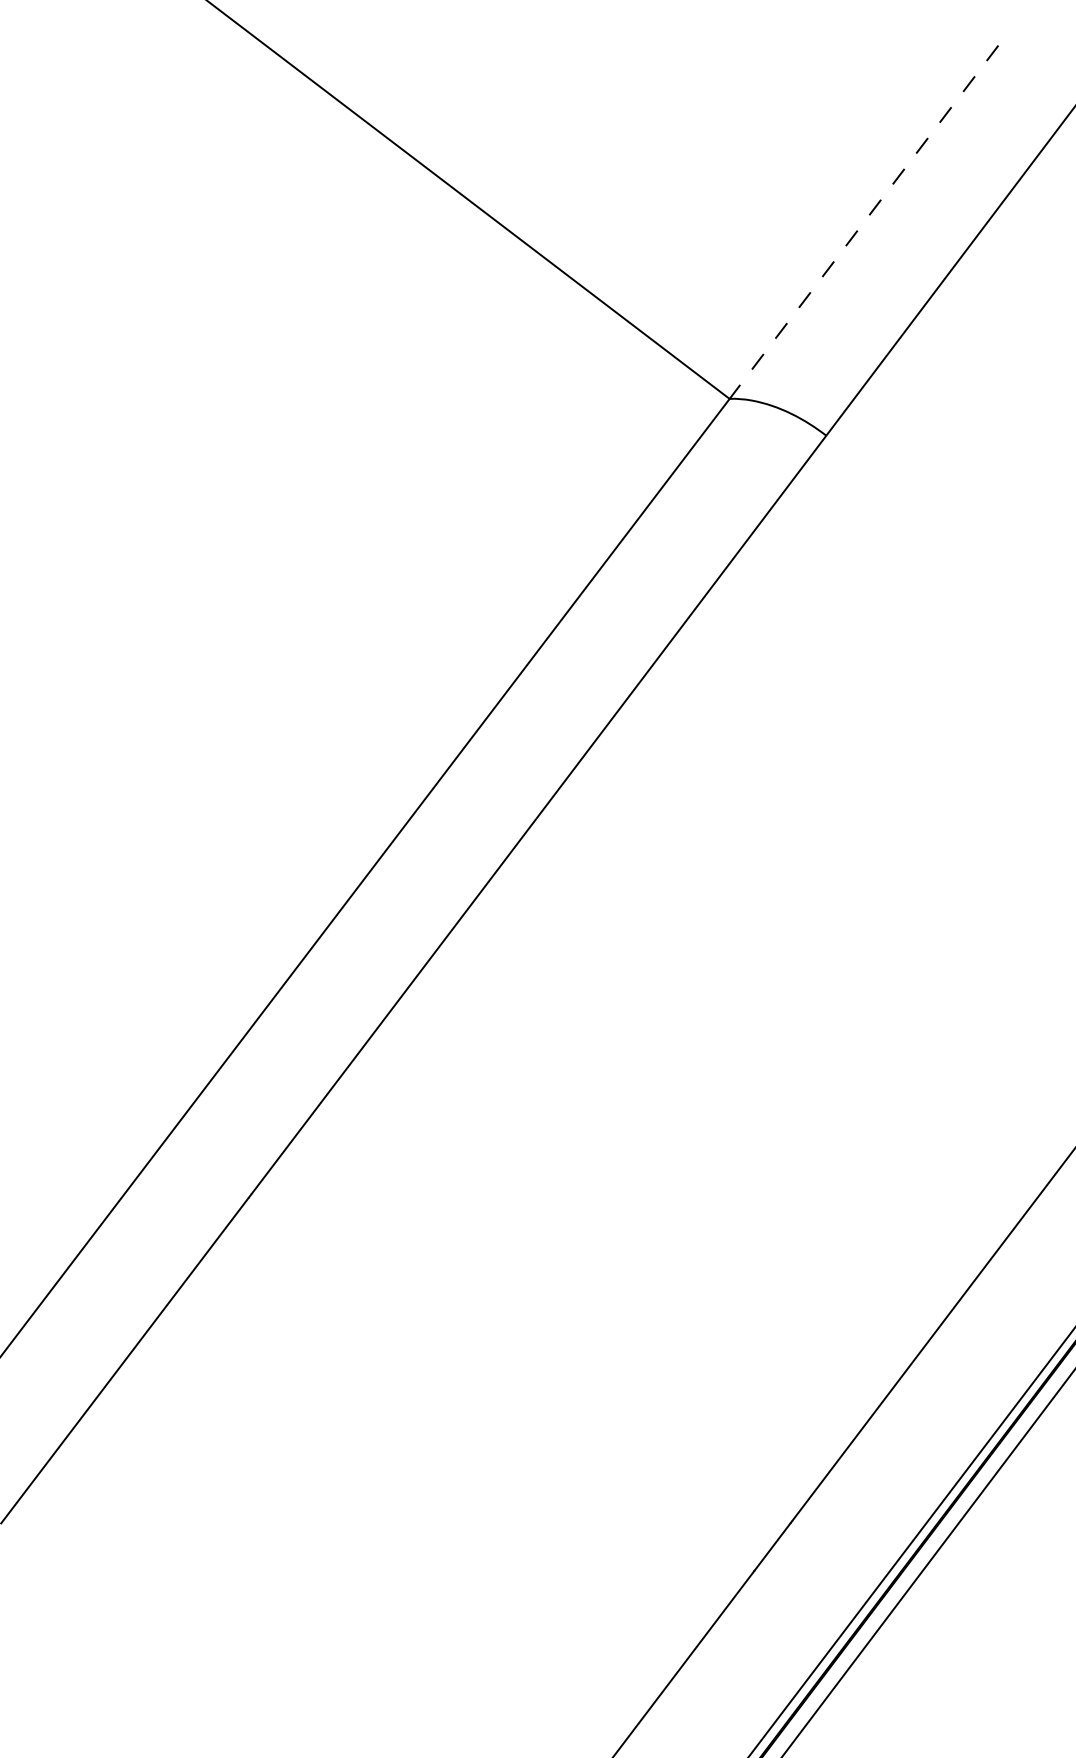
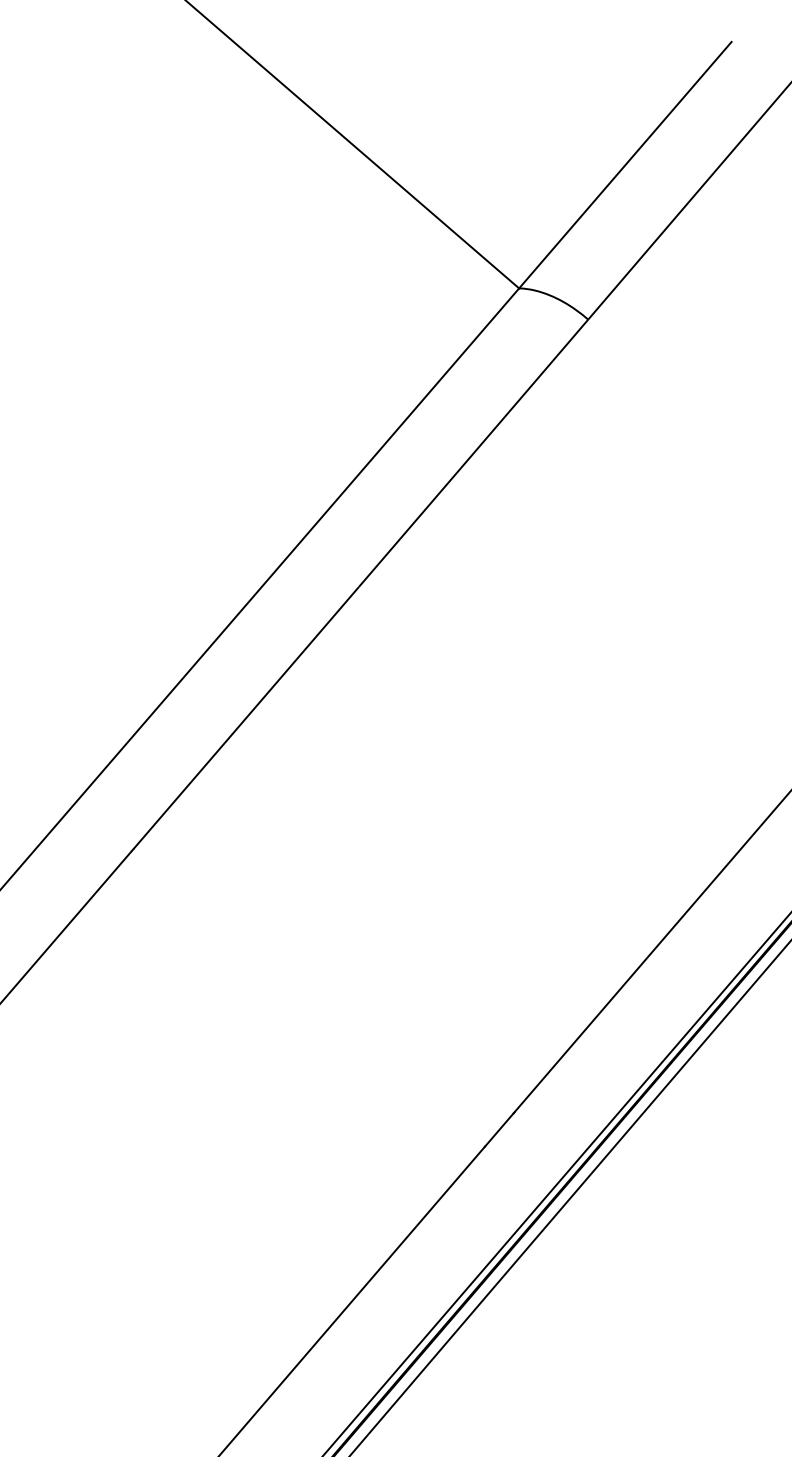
line: (864, 222) -> (625, 165), dashed -> solid

